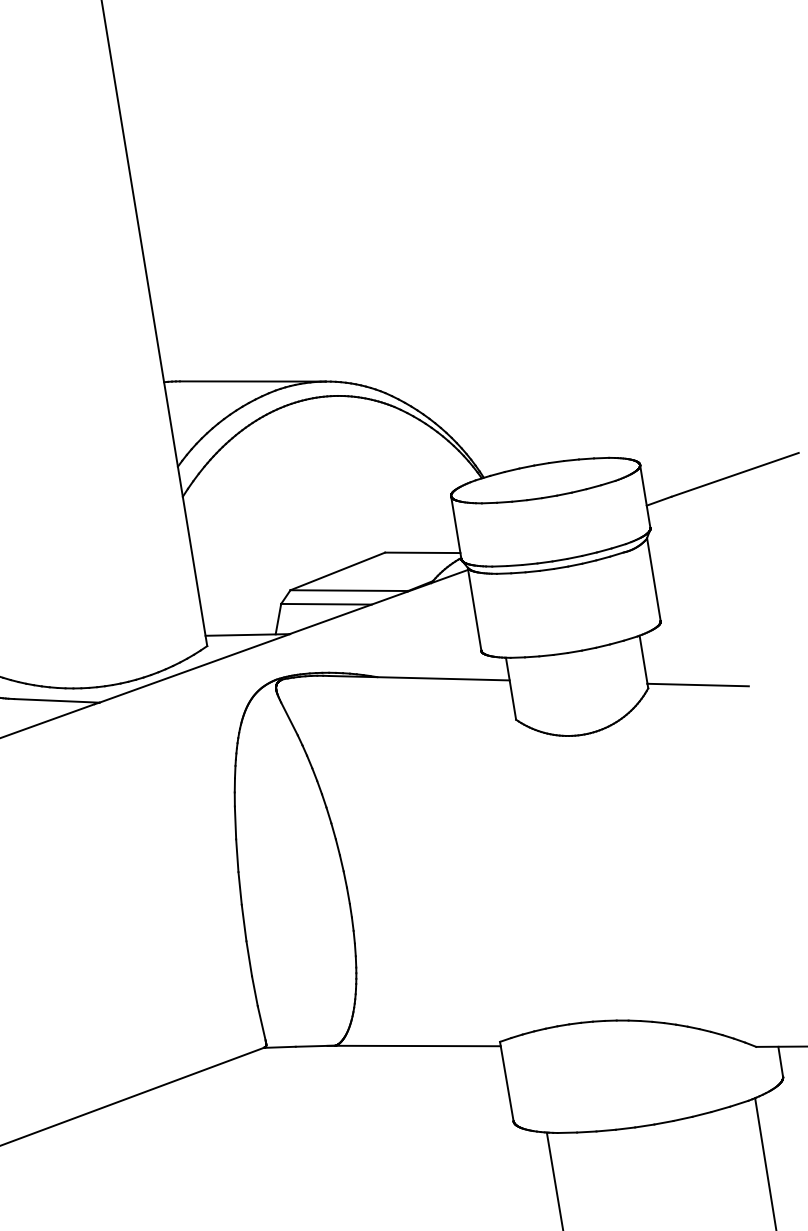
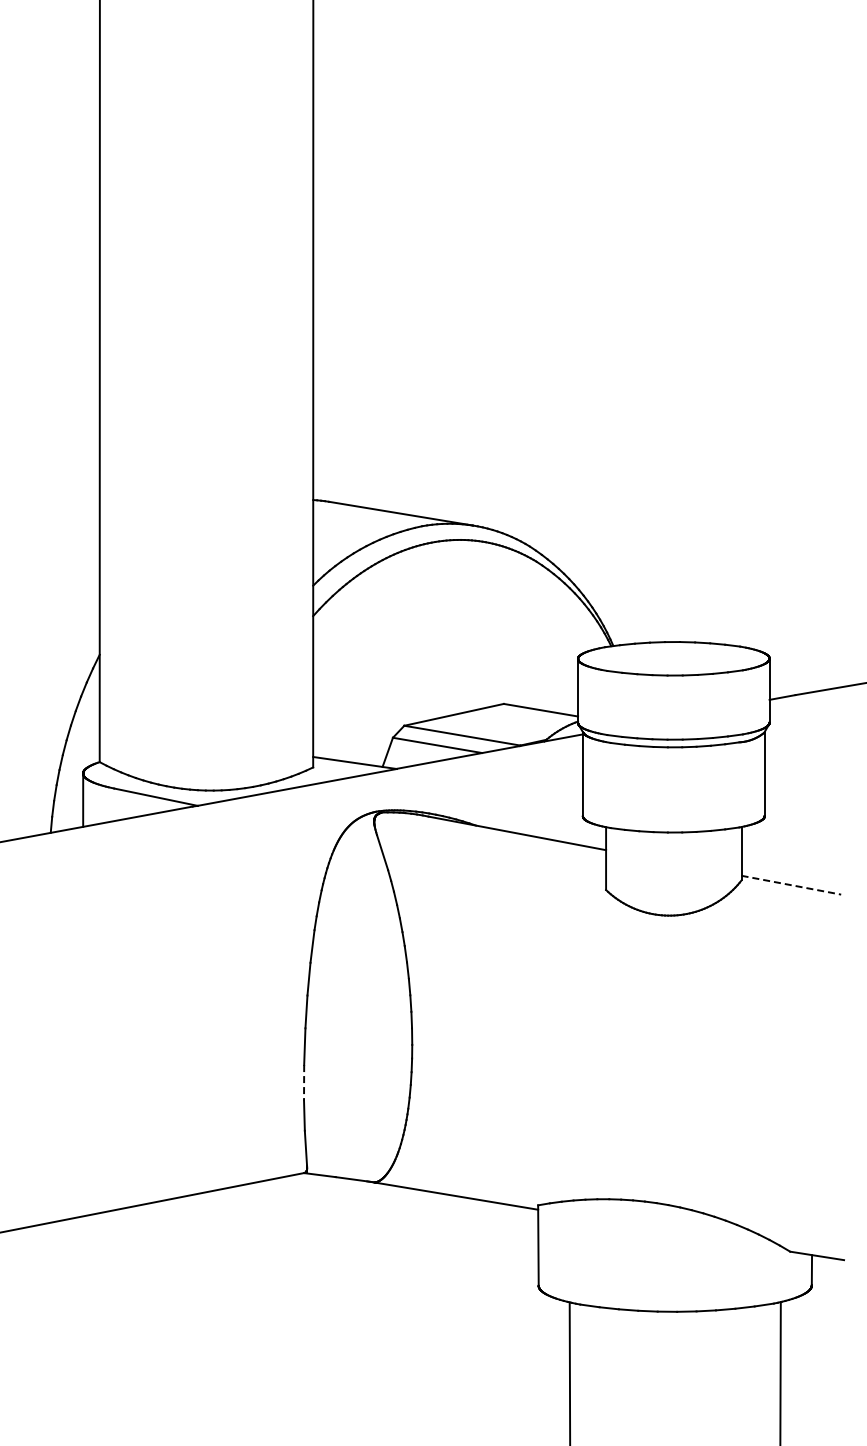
line: (698, 685) -> (791, 885), solid -> dashed
line: (249, 958) -> (304, 1082), solid -> dashed

